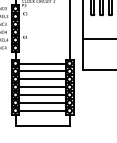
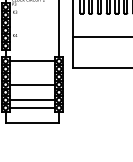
line: (42, 71) -> (32, 69), removed
line: (42, 78) -> (32, 76), removed
line: (42, 95) -> (32, 92), removed

